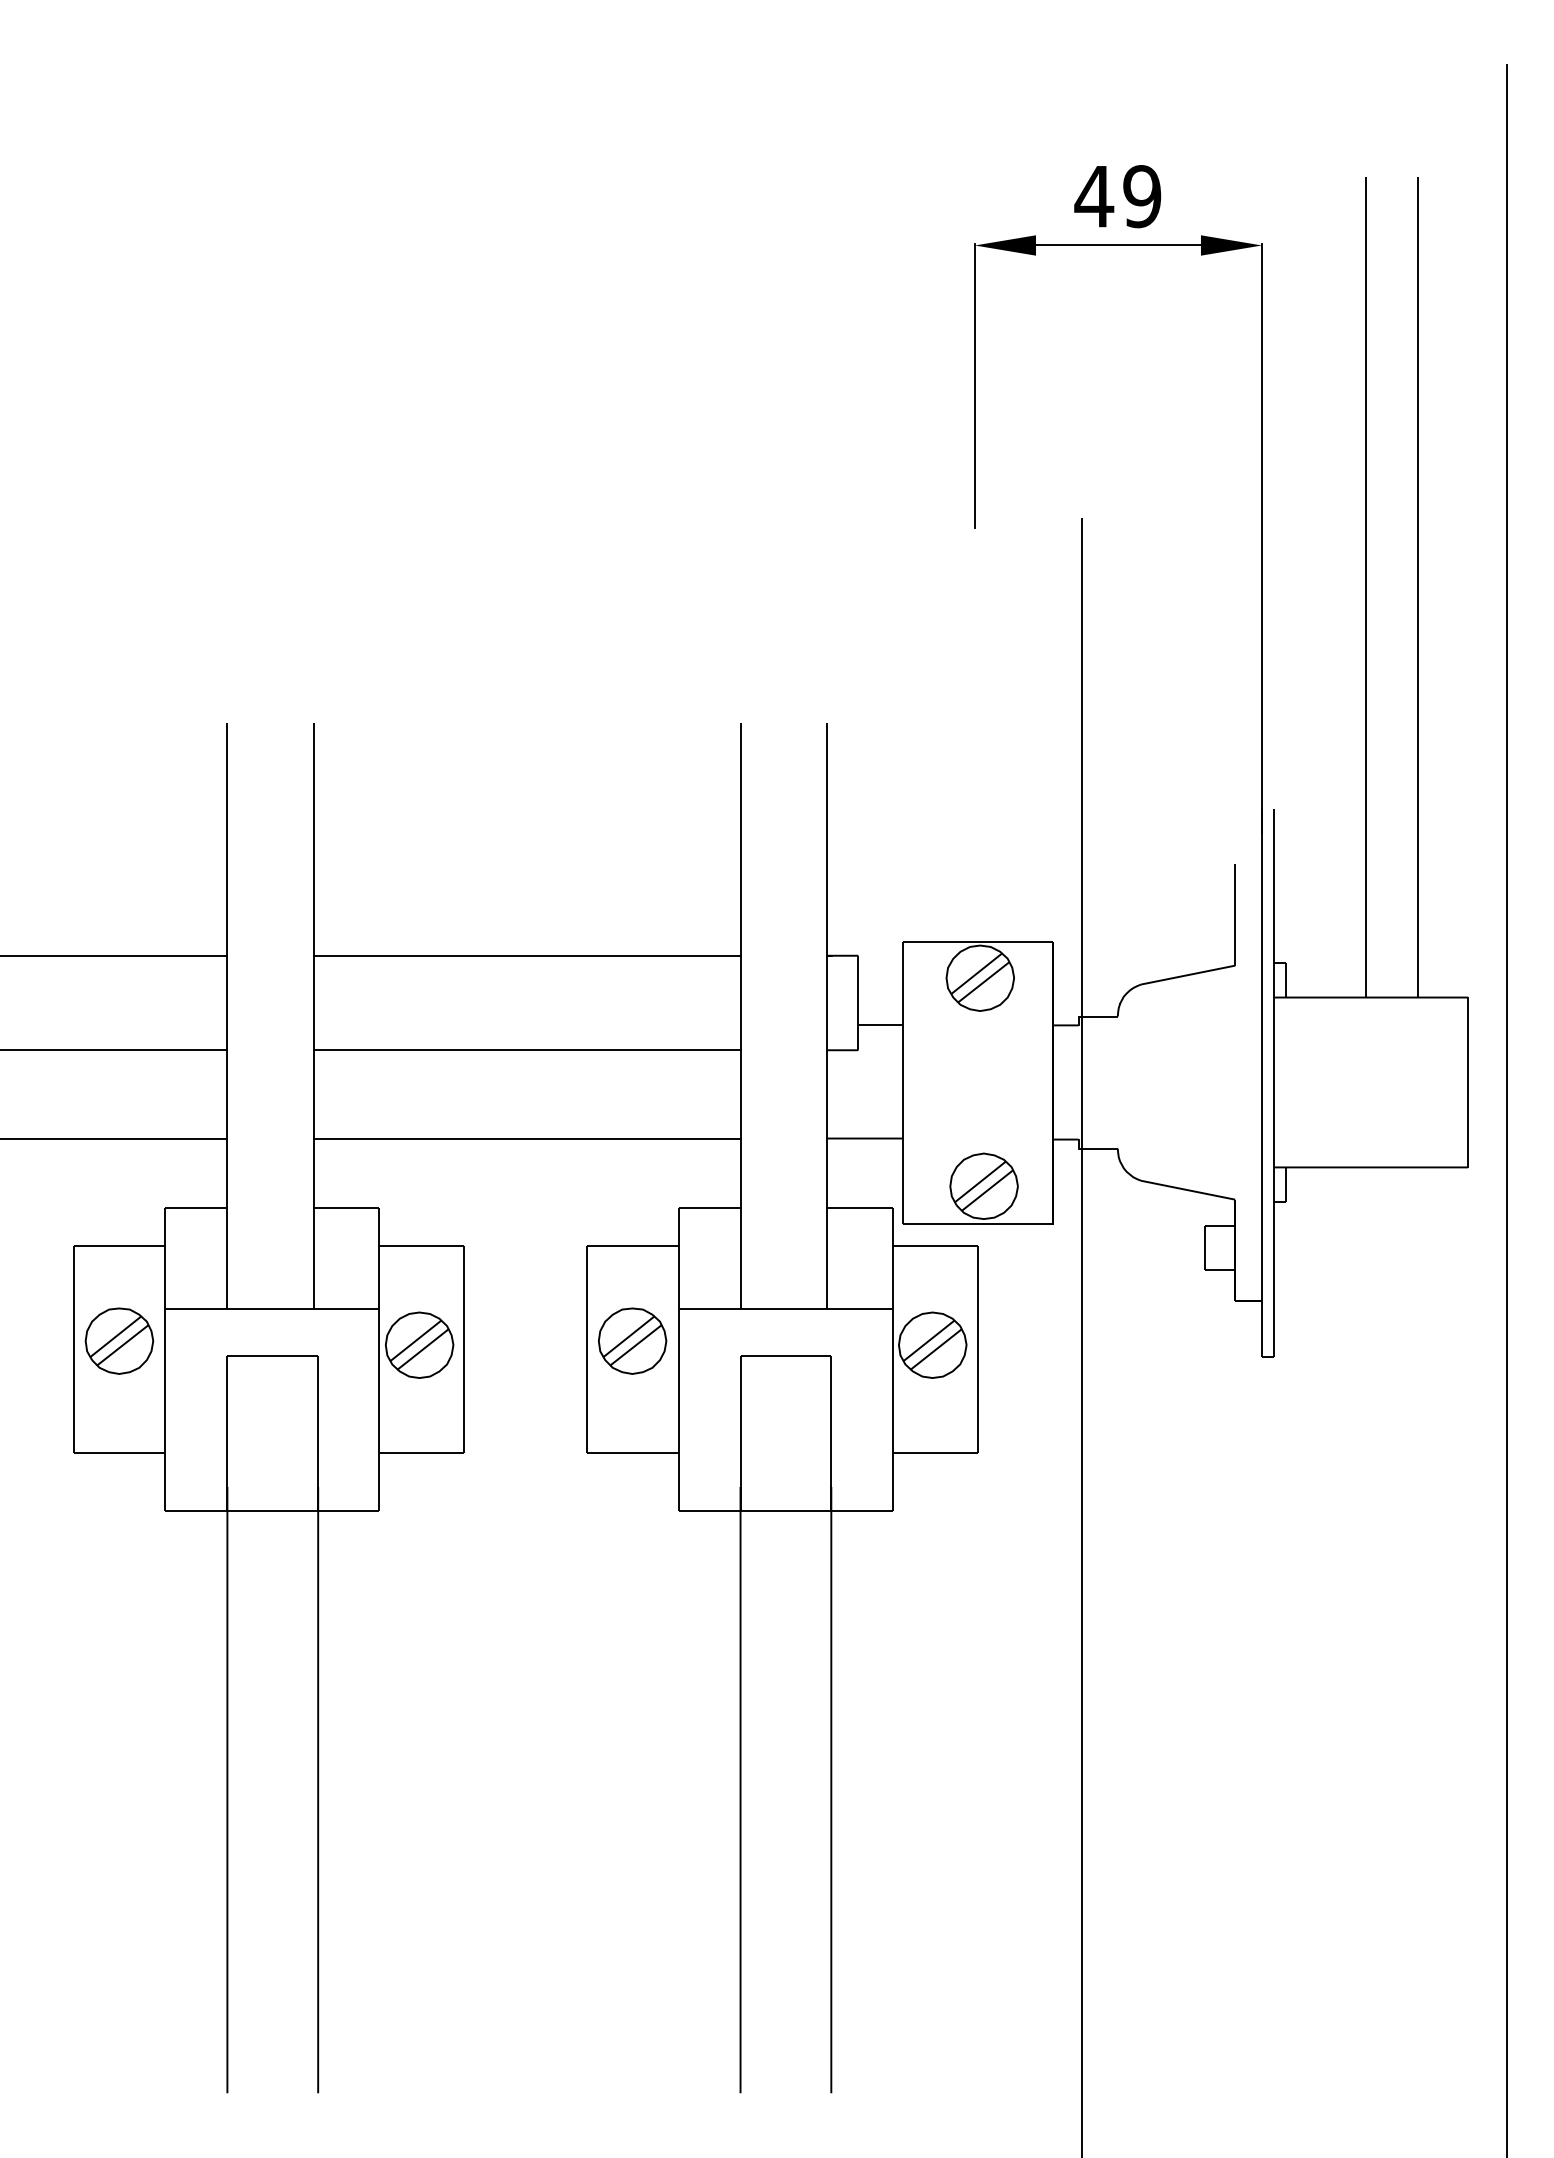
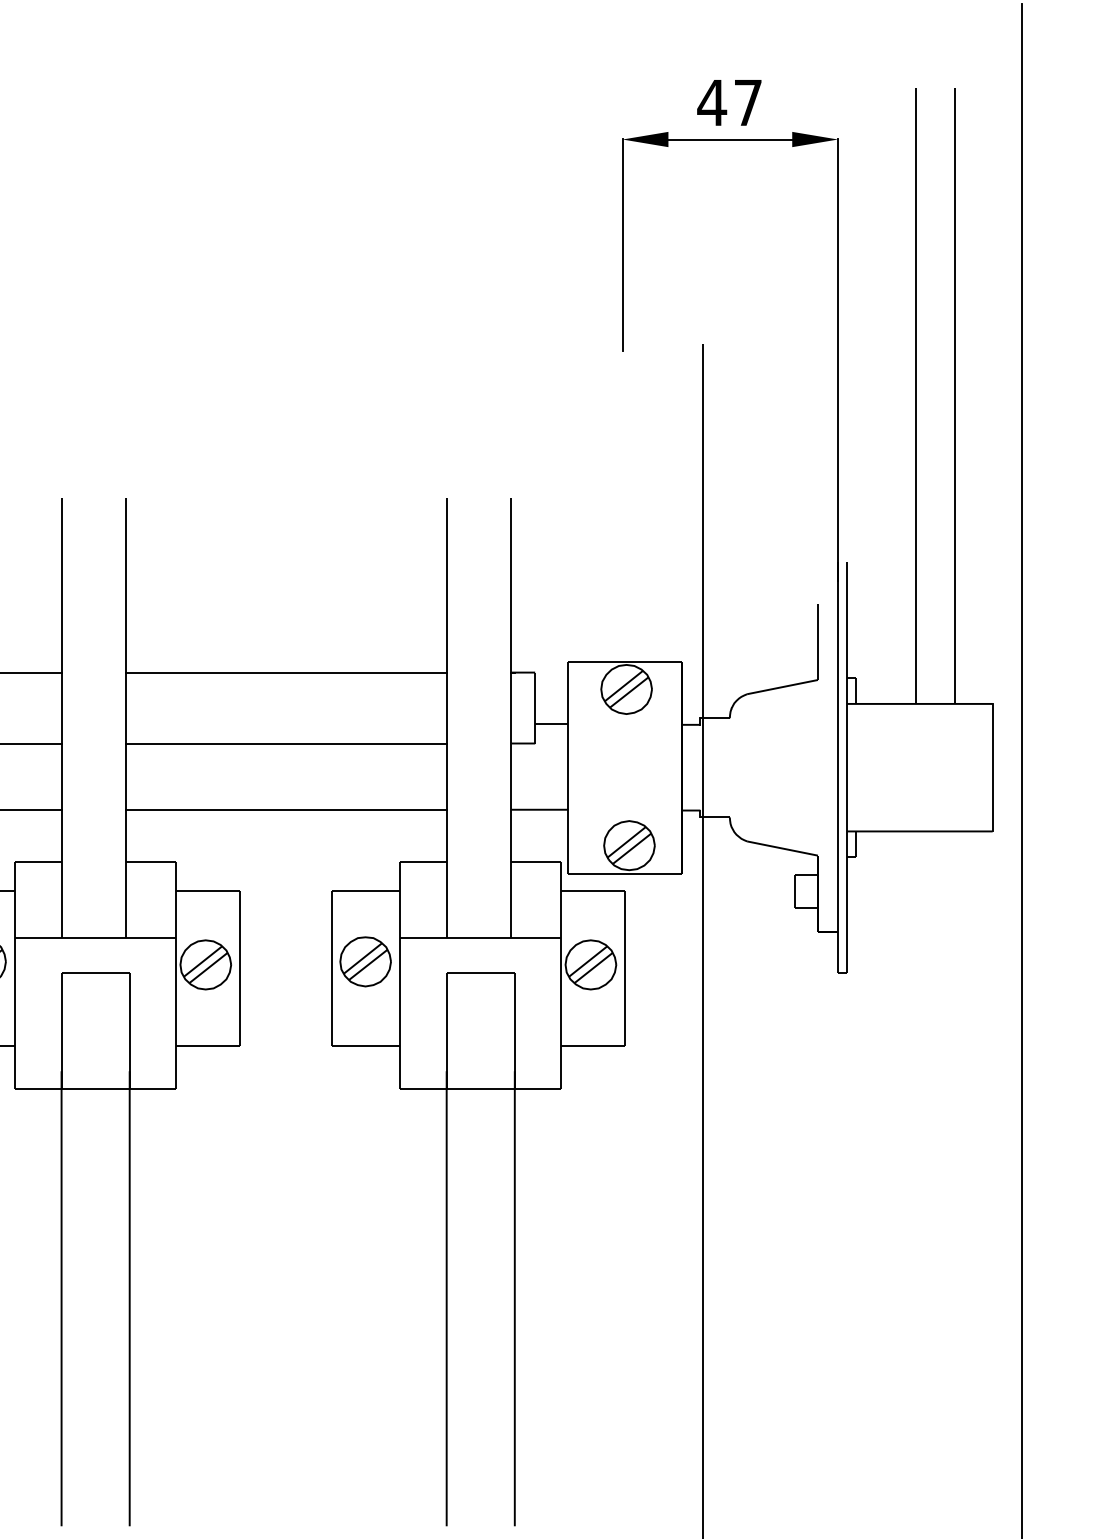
text: (1142, 196) -> (748, 102), 49 -> 47

